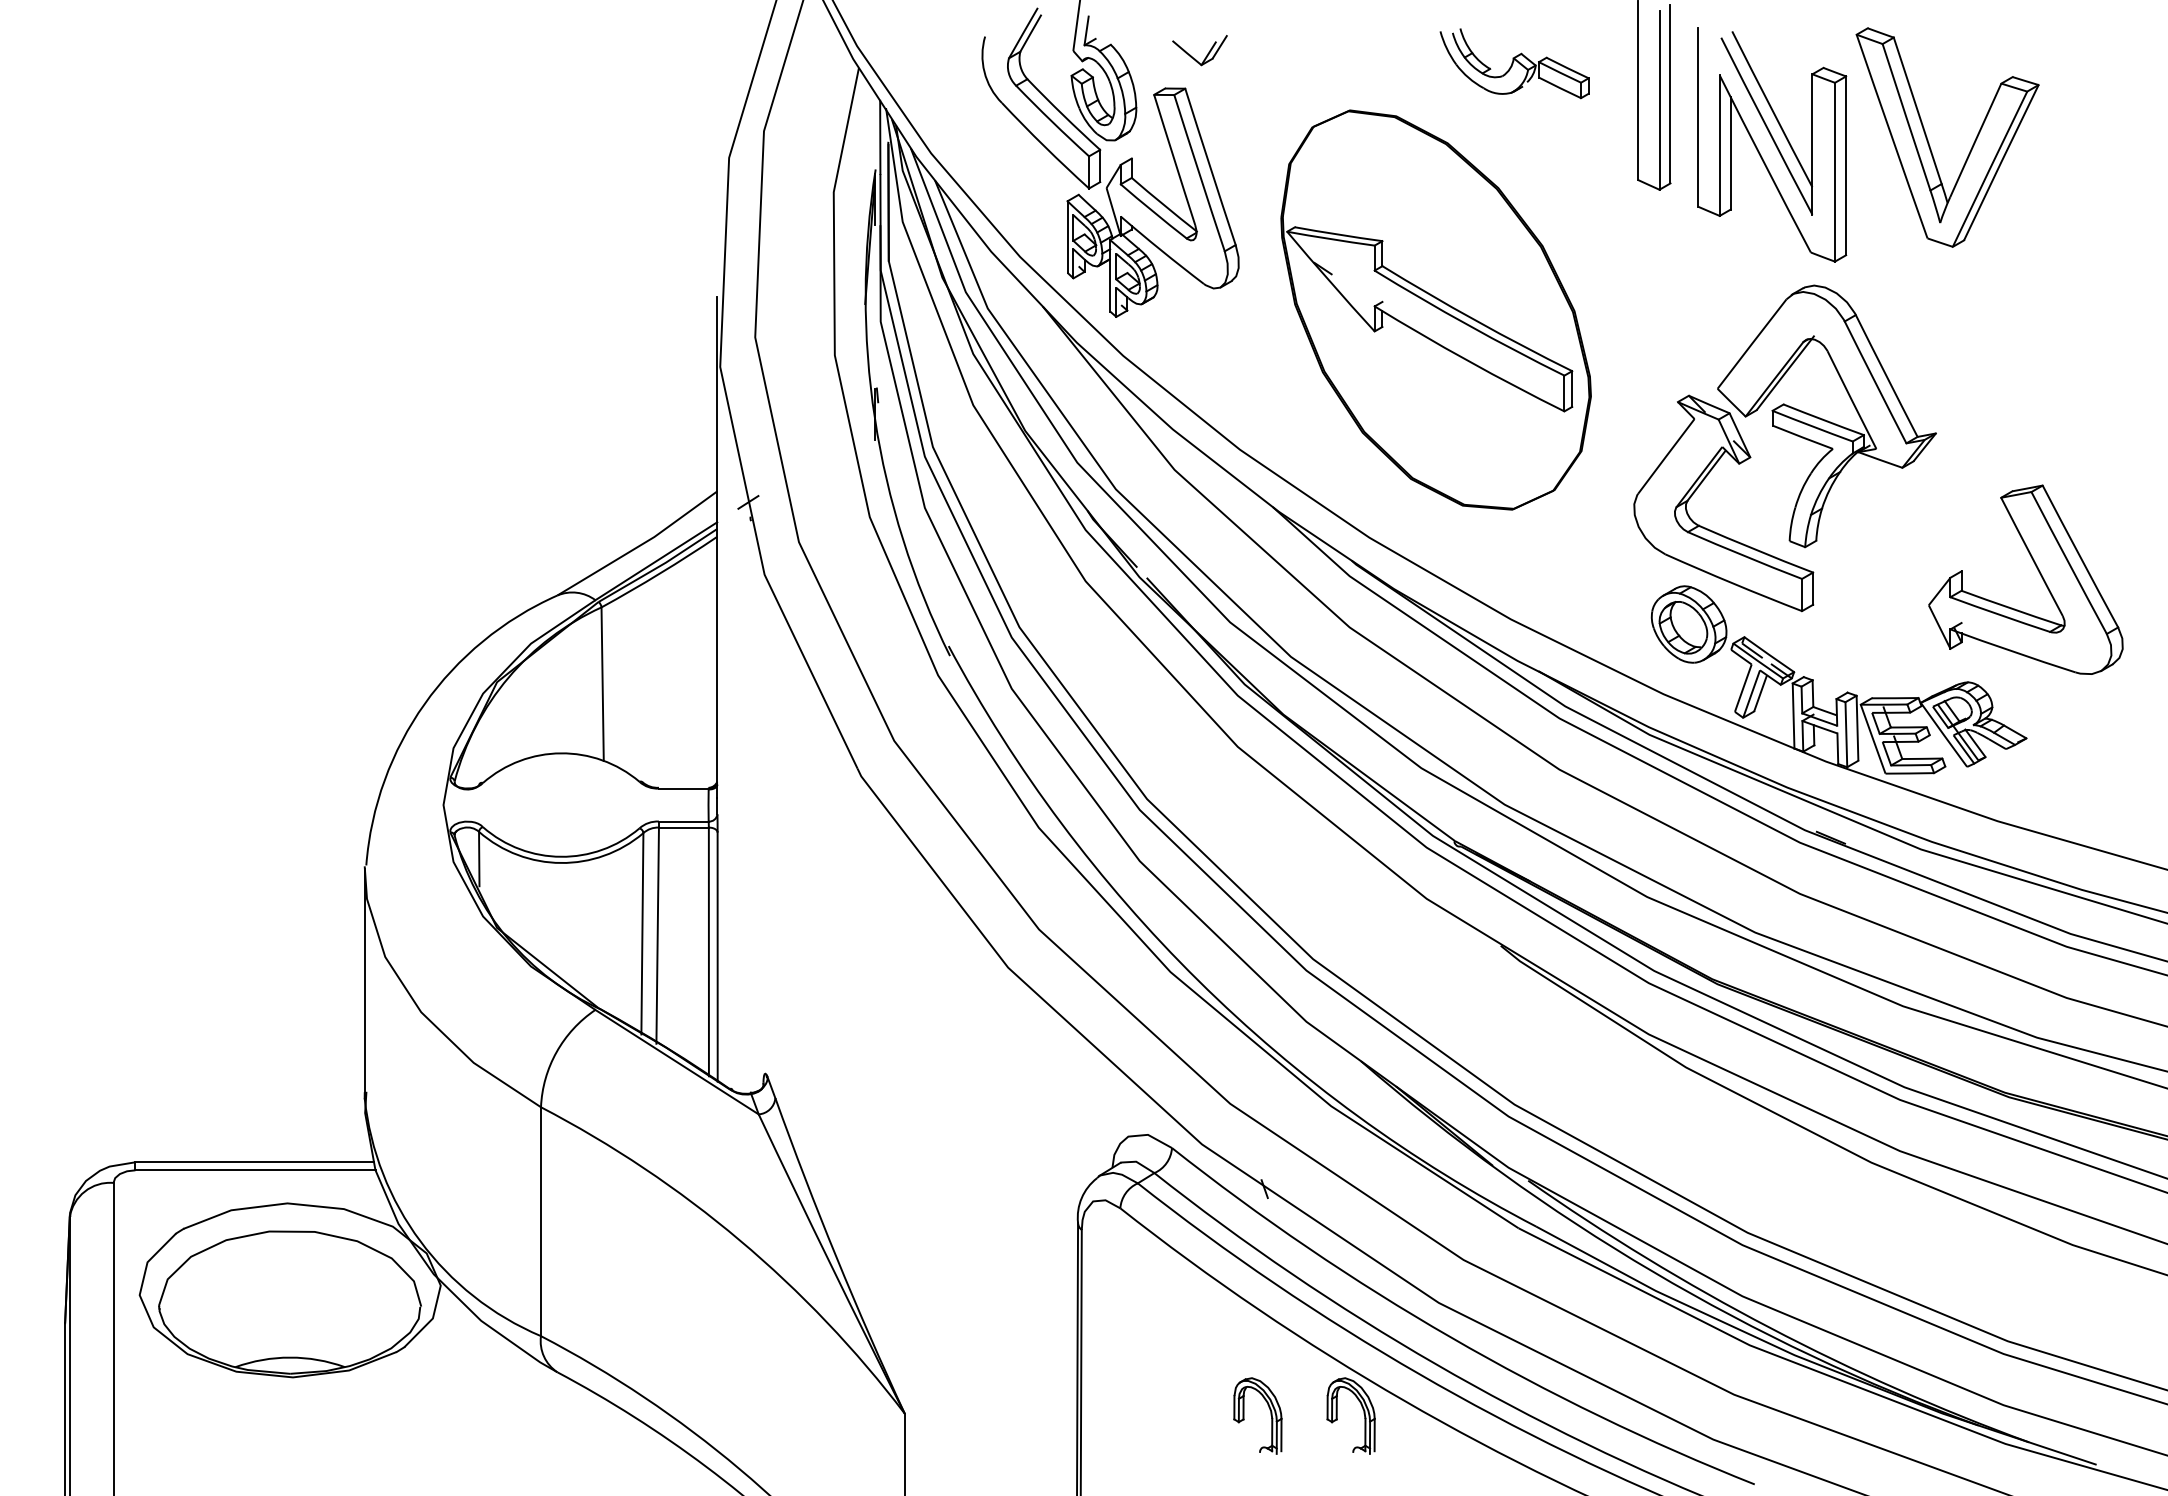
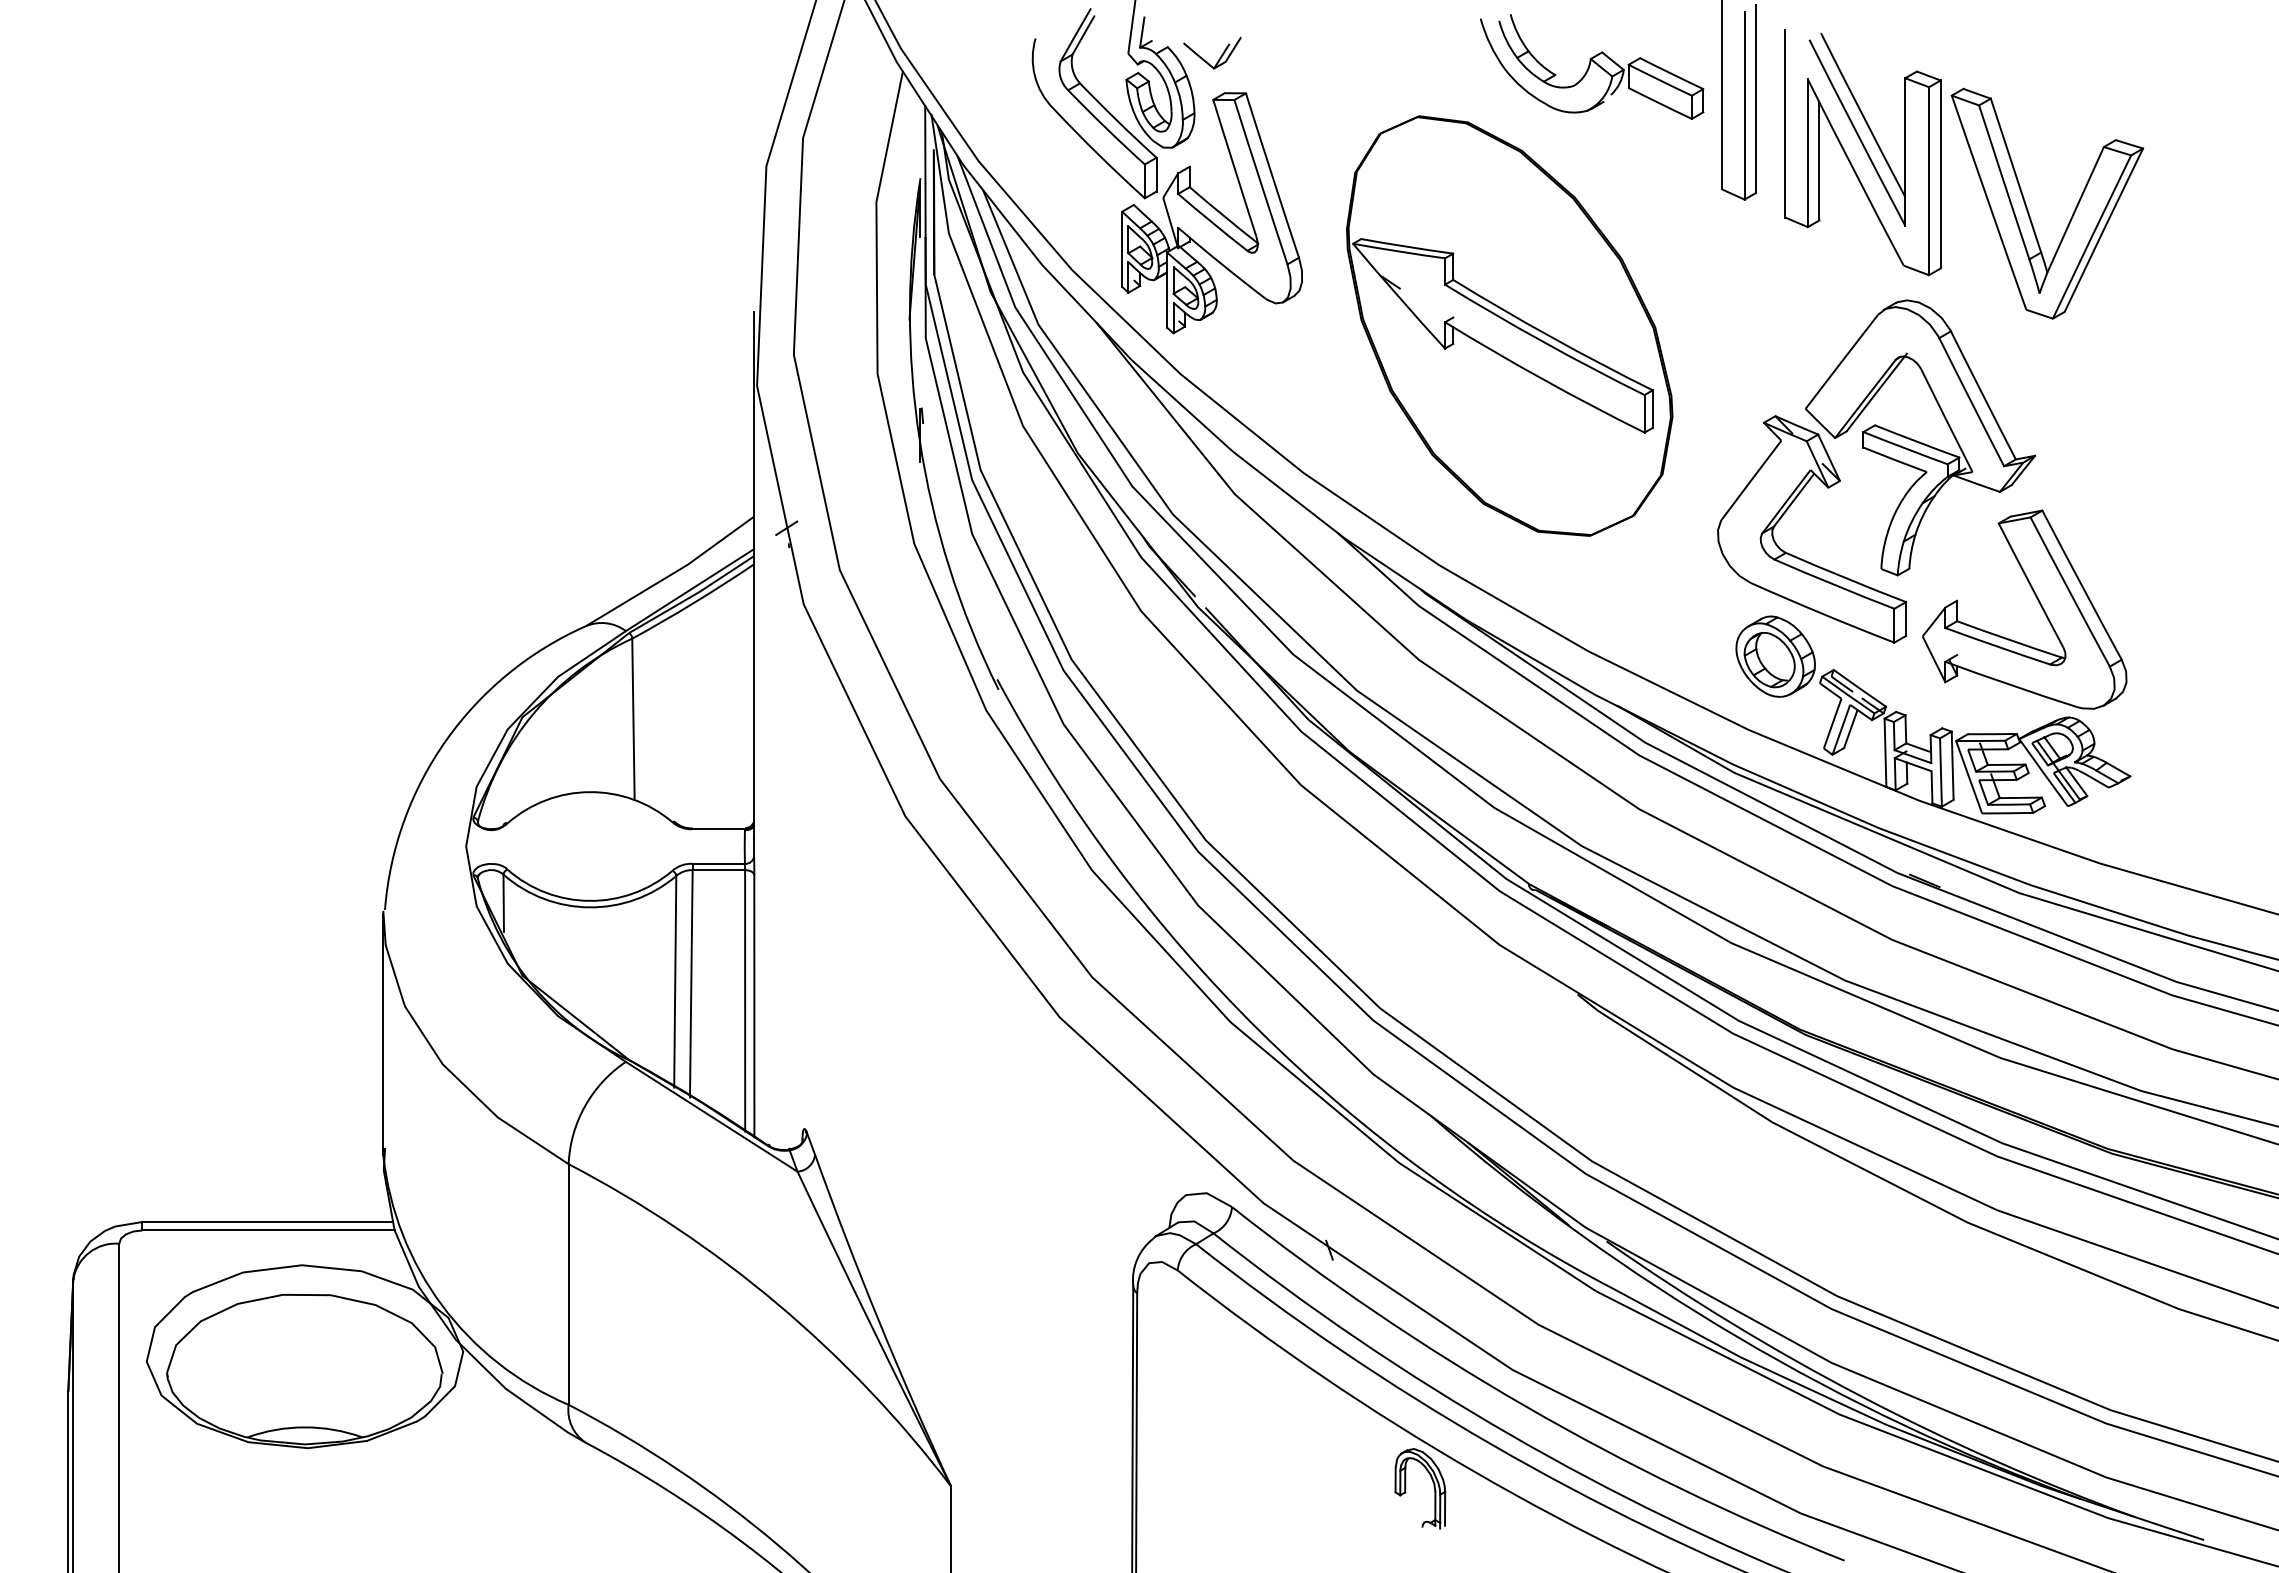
part: (1206, 54) -> (1219, 57), moved
part: (1514, 63) -> (1592, 66), size x1.43
part: (1928, 140) -> (2027, 206), moved
part: (2039, 572) -> (2038, 602), moved
part: (1270, 1414) -> (1335, 1487), removed

